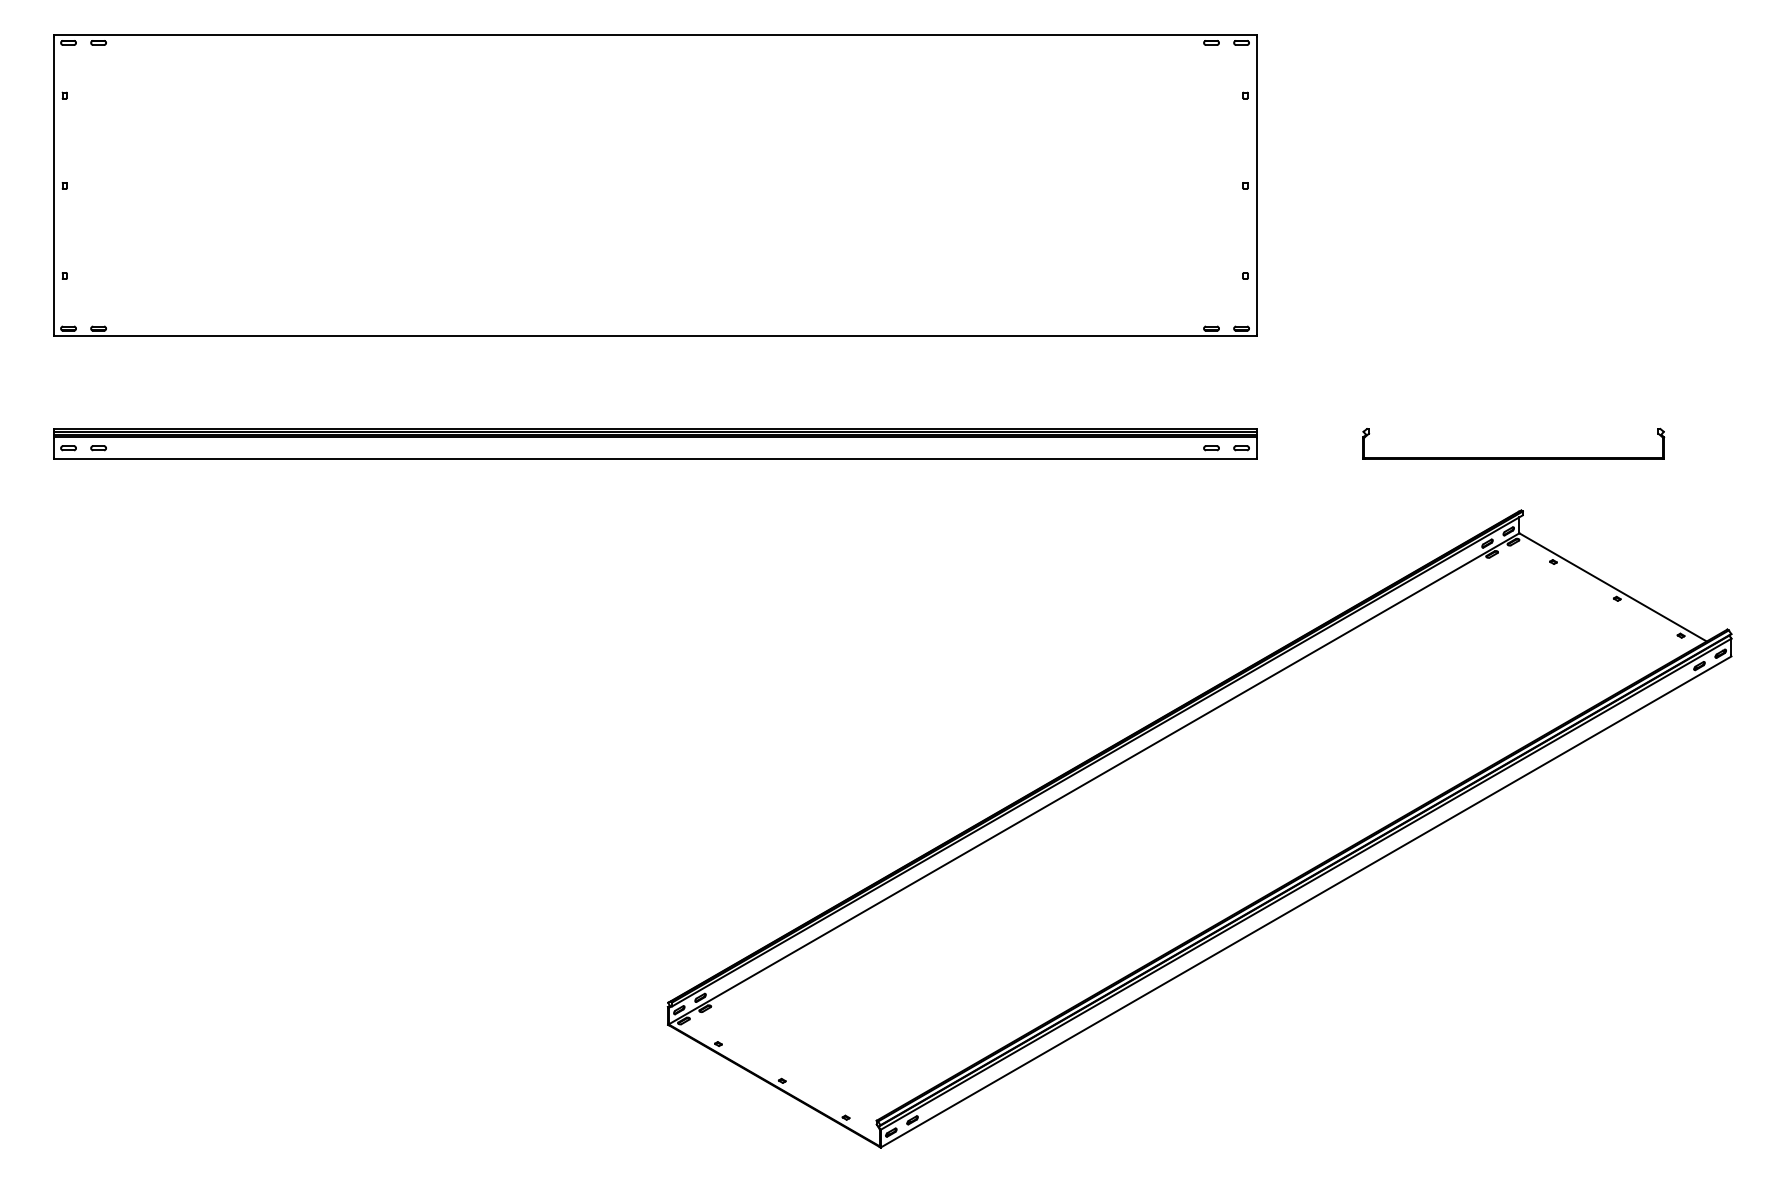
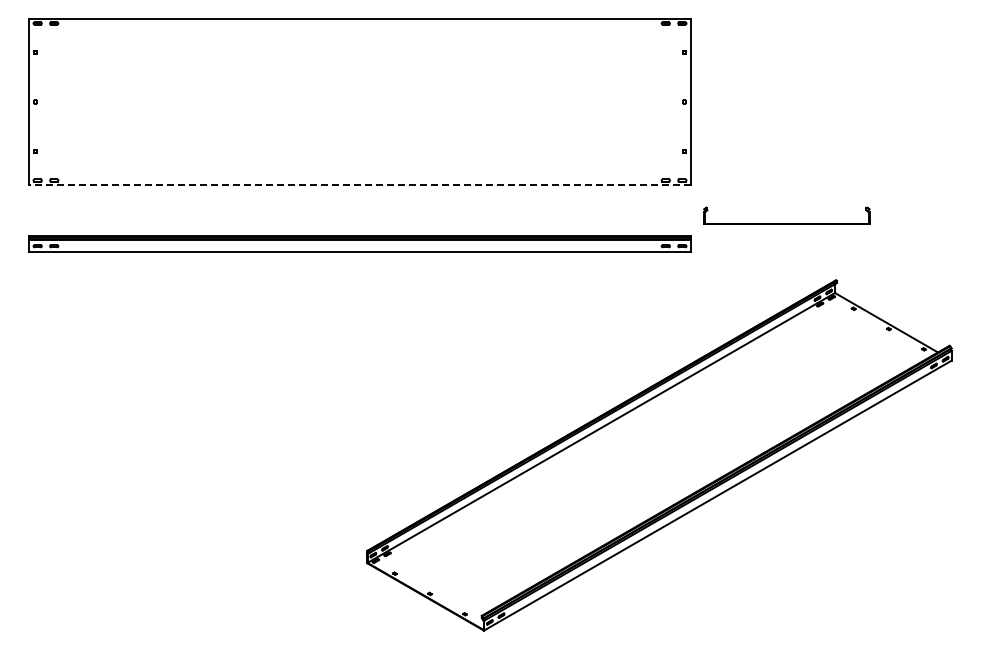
line: (655, 335) -> (360, 184), solid -> dashed
part: (1512, 457) -> (786, 223), moved

